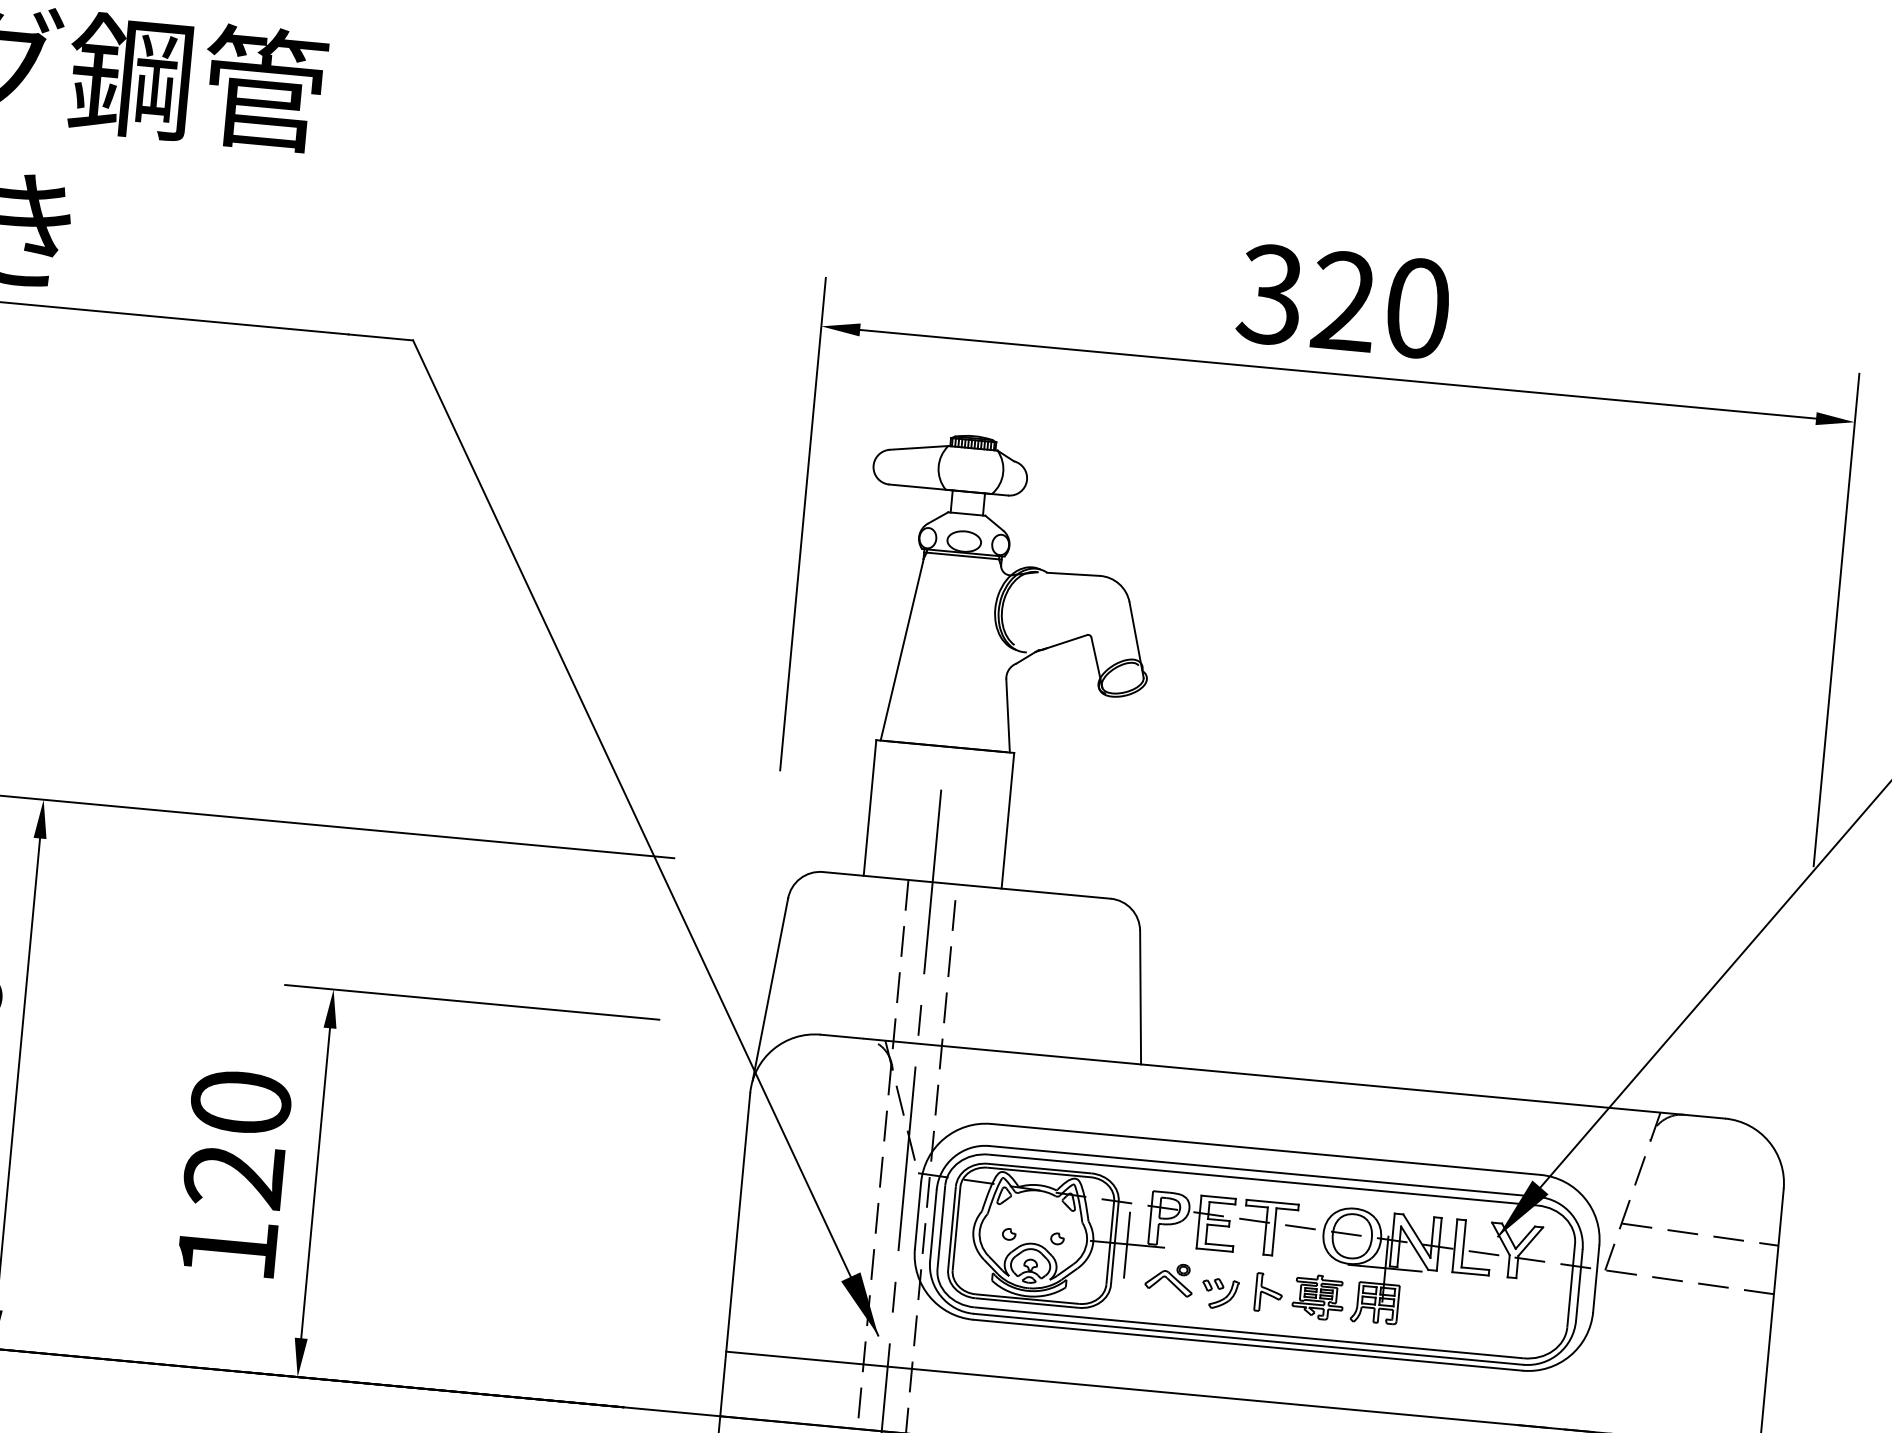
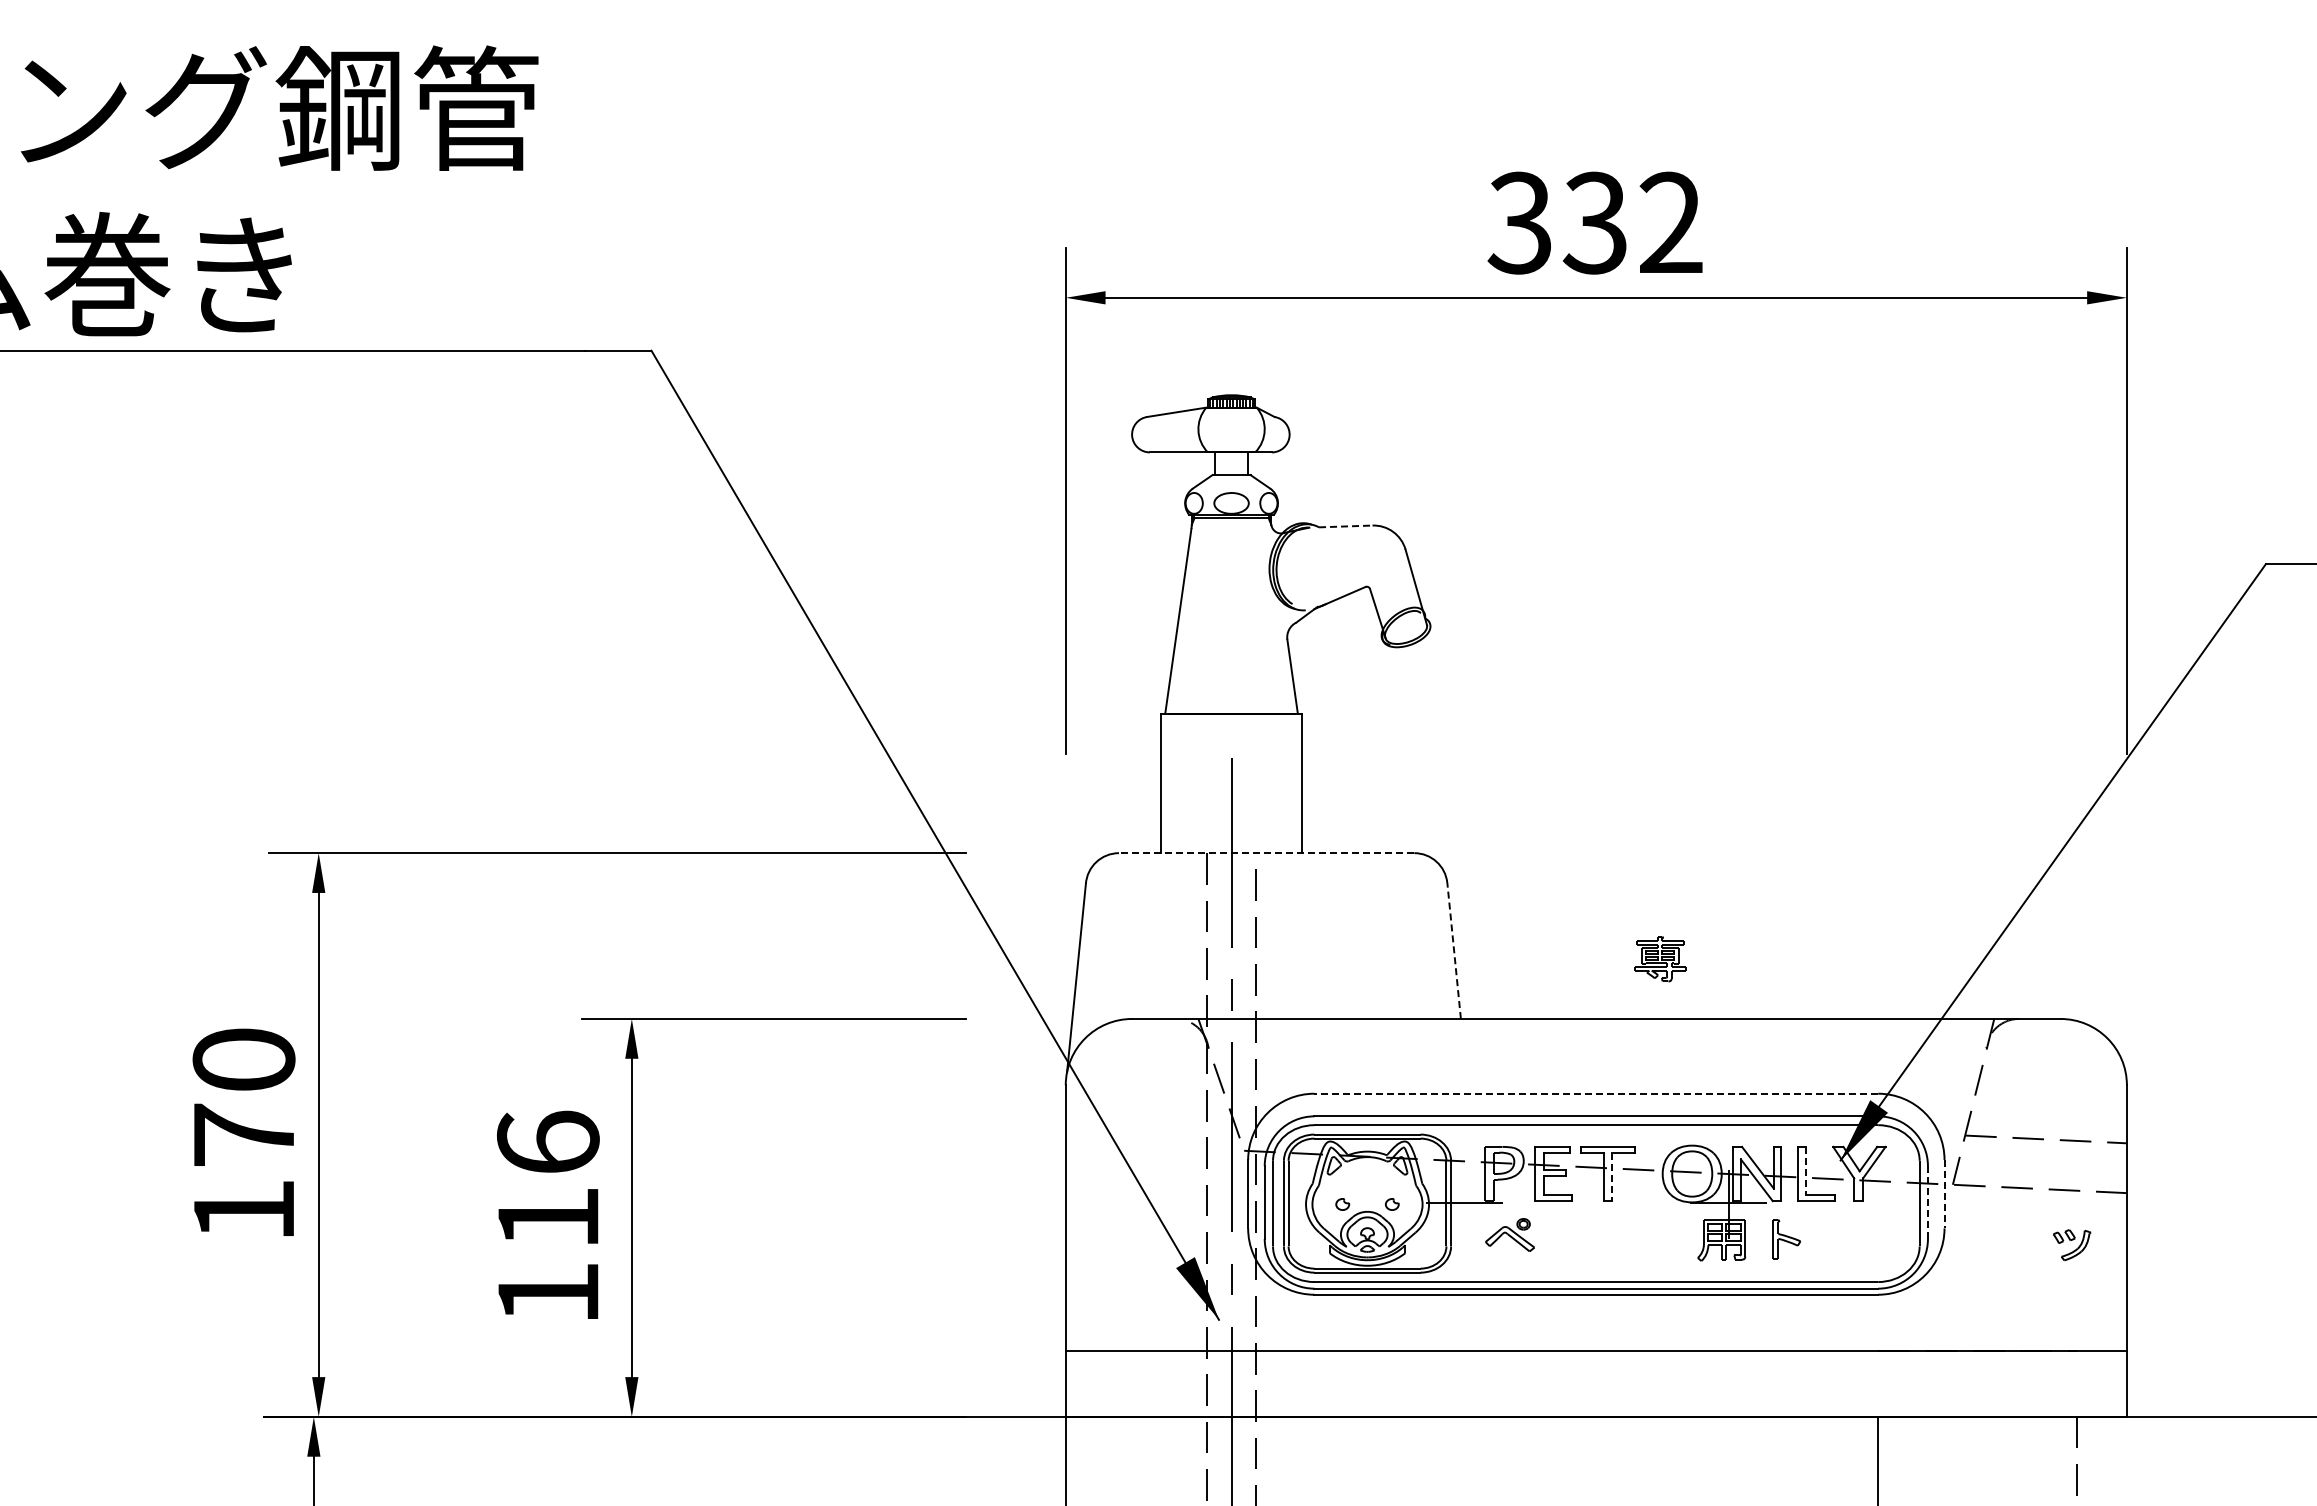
text: (1380, 304) -> (1632, 222), 320 -> 332
line: (1073, 574) -> (1345, 526), solid -> dashed
line: (966, 885) -> (1266, 853), solid -> dashed
line: (1141, 997) -> (1454, 950), solid -> dashed
text: (237, 1138) -> (548, 1179), 120 -> 116
line: (1266, 1149) -> (1596, 1093), solid -> dashed
line: (1274, 1232) -> (1612, 1177), solid -> dashed
line: (1463, 1244) -> (1806, 1171), solid -> dashed
line: (1126, 1245) -> (1463, 1204), removed
line: (1596, 1279) -> (1944, 1194), solid -> dashed
line: (1578, 1286) -> (1927, 1203), solid -> dashed
part: (1268, 1292) -> (1786, 1239), moved
part: (1220, 1294) -> (2072, 1245), moved
part: (1318, 1297) -> (1660, 959), moved

